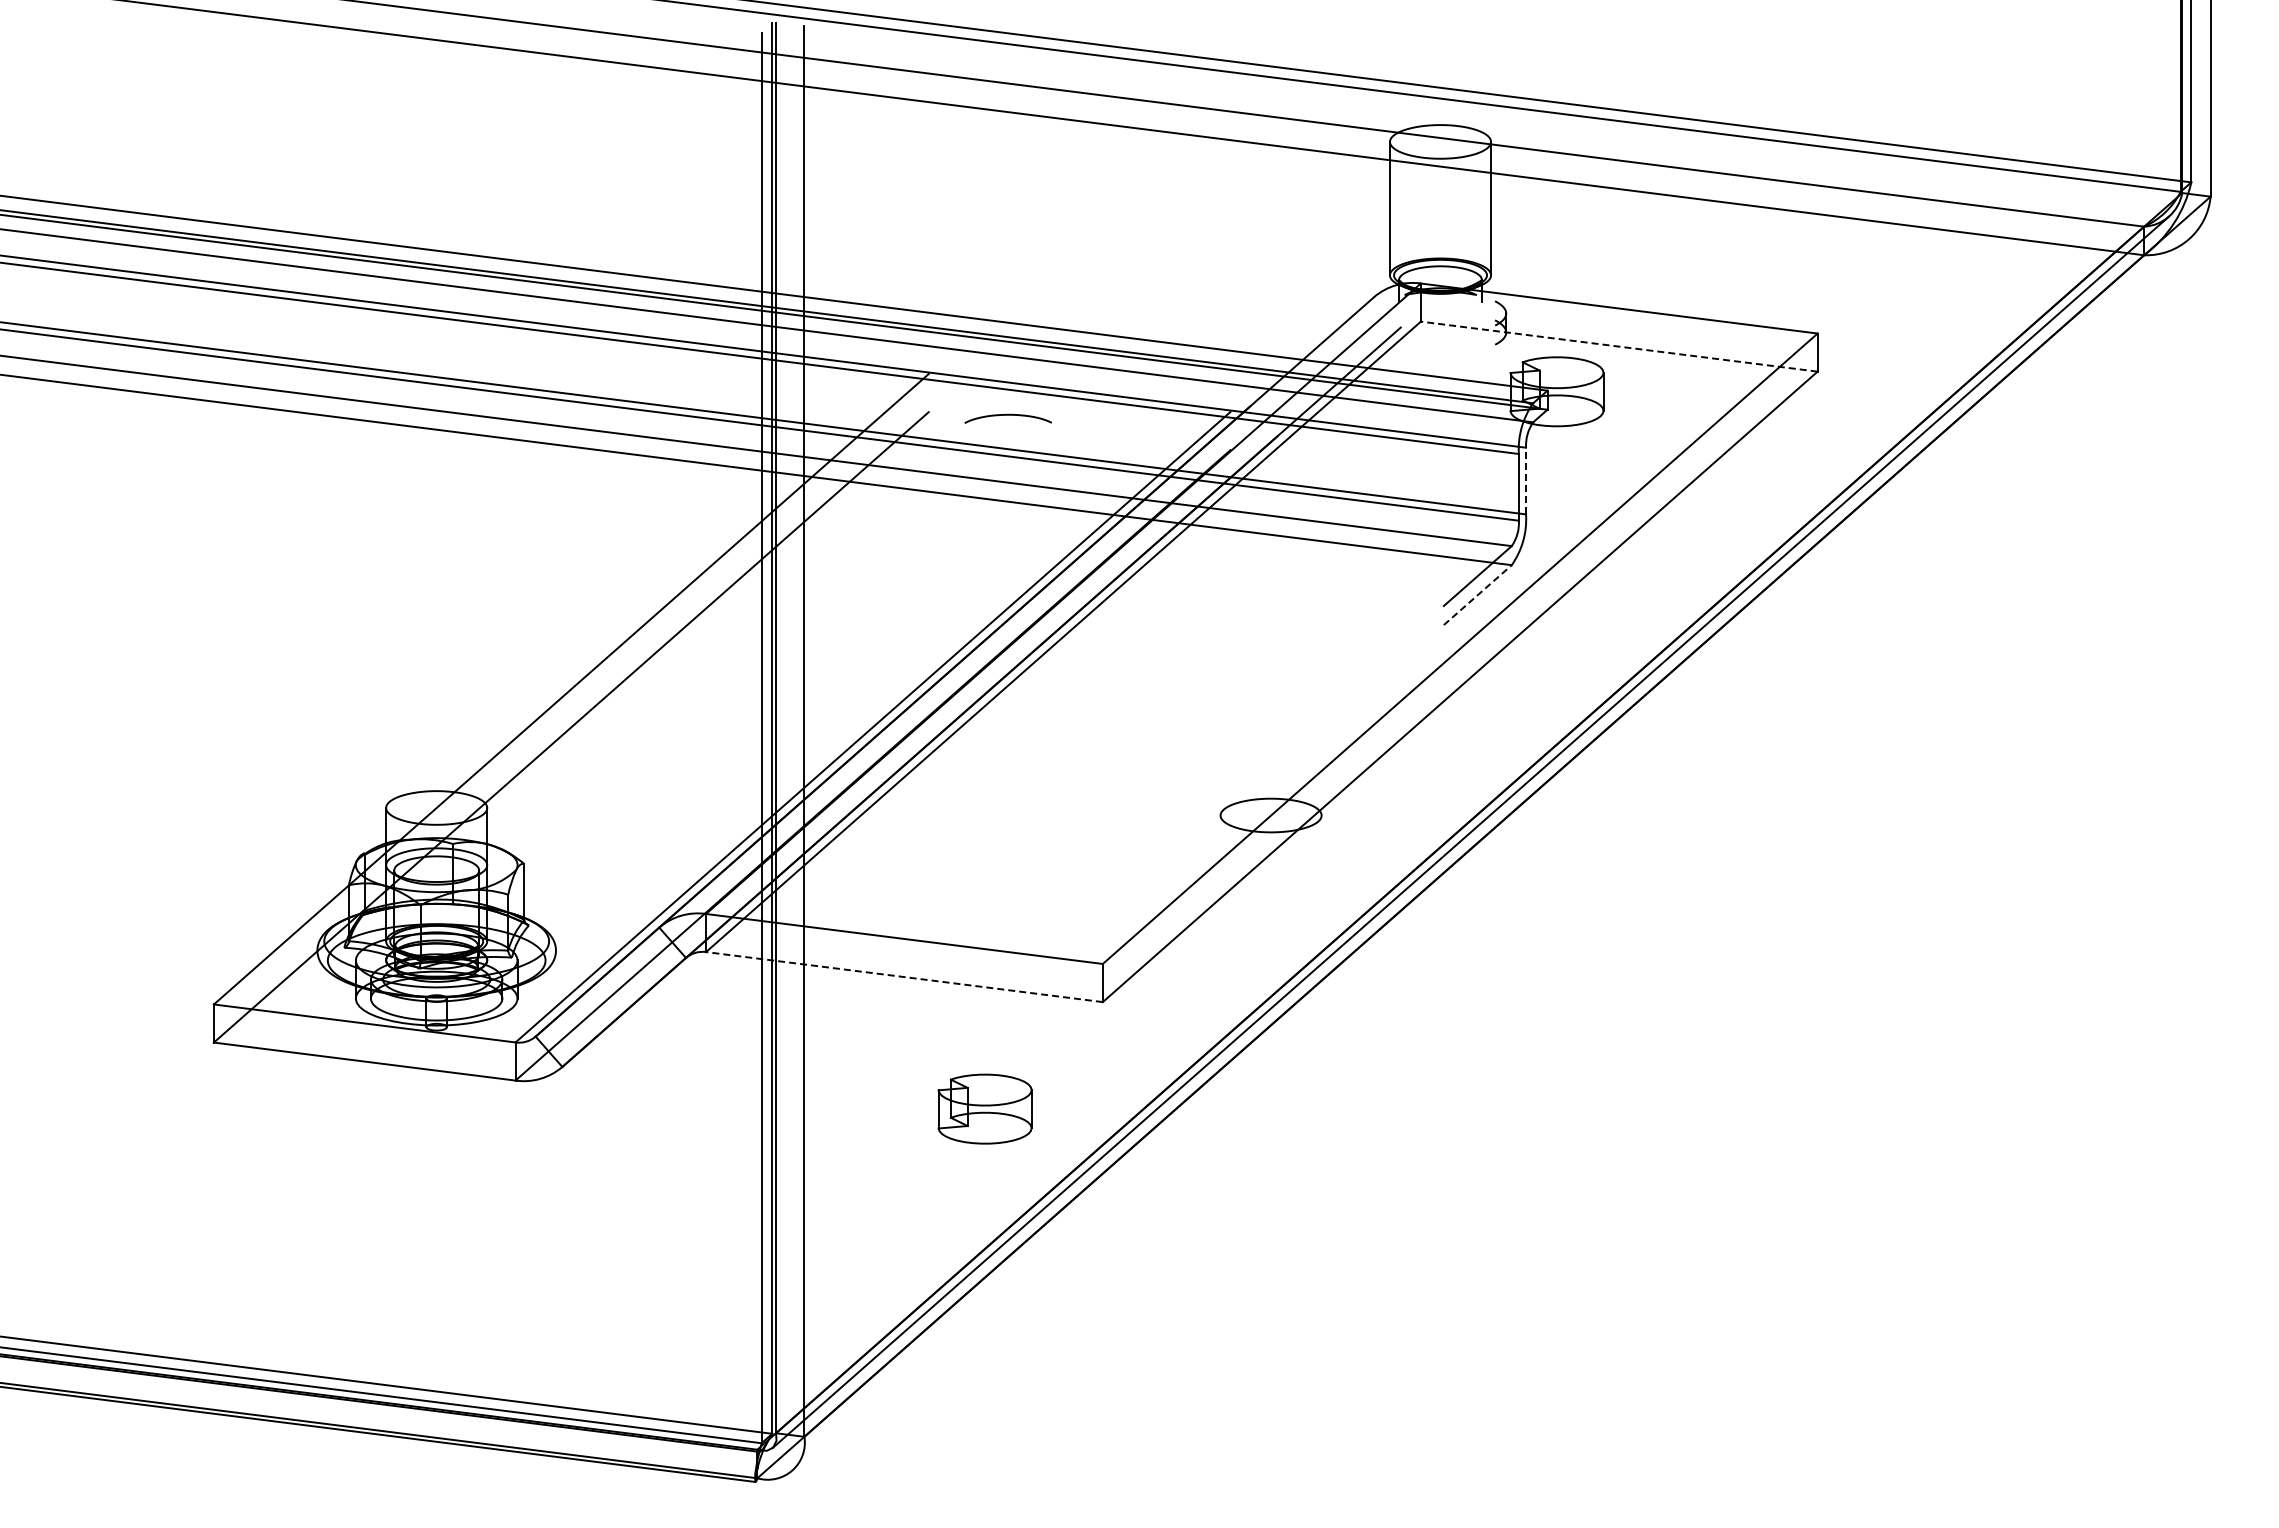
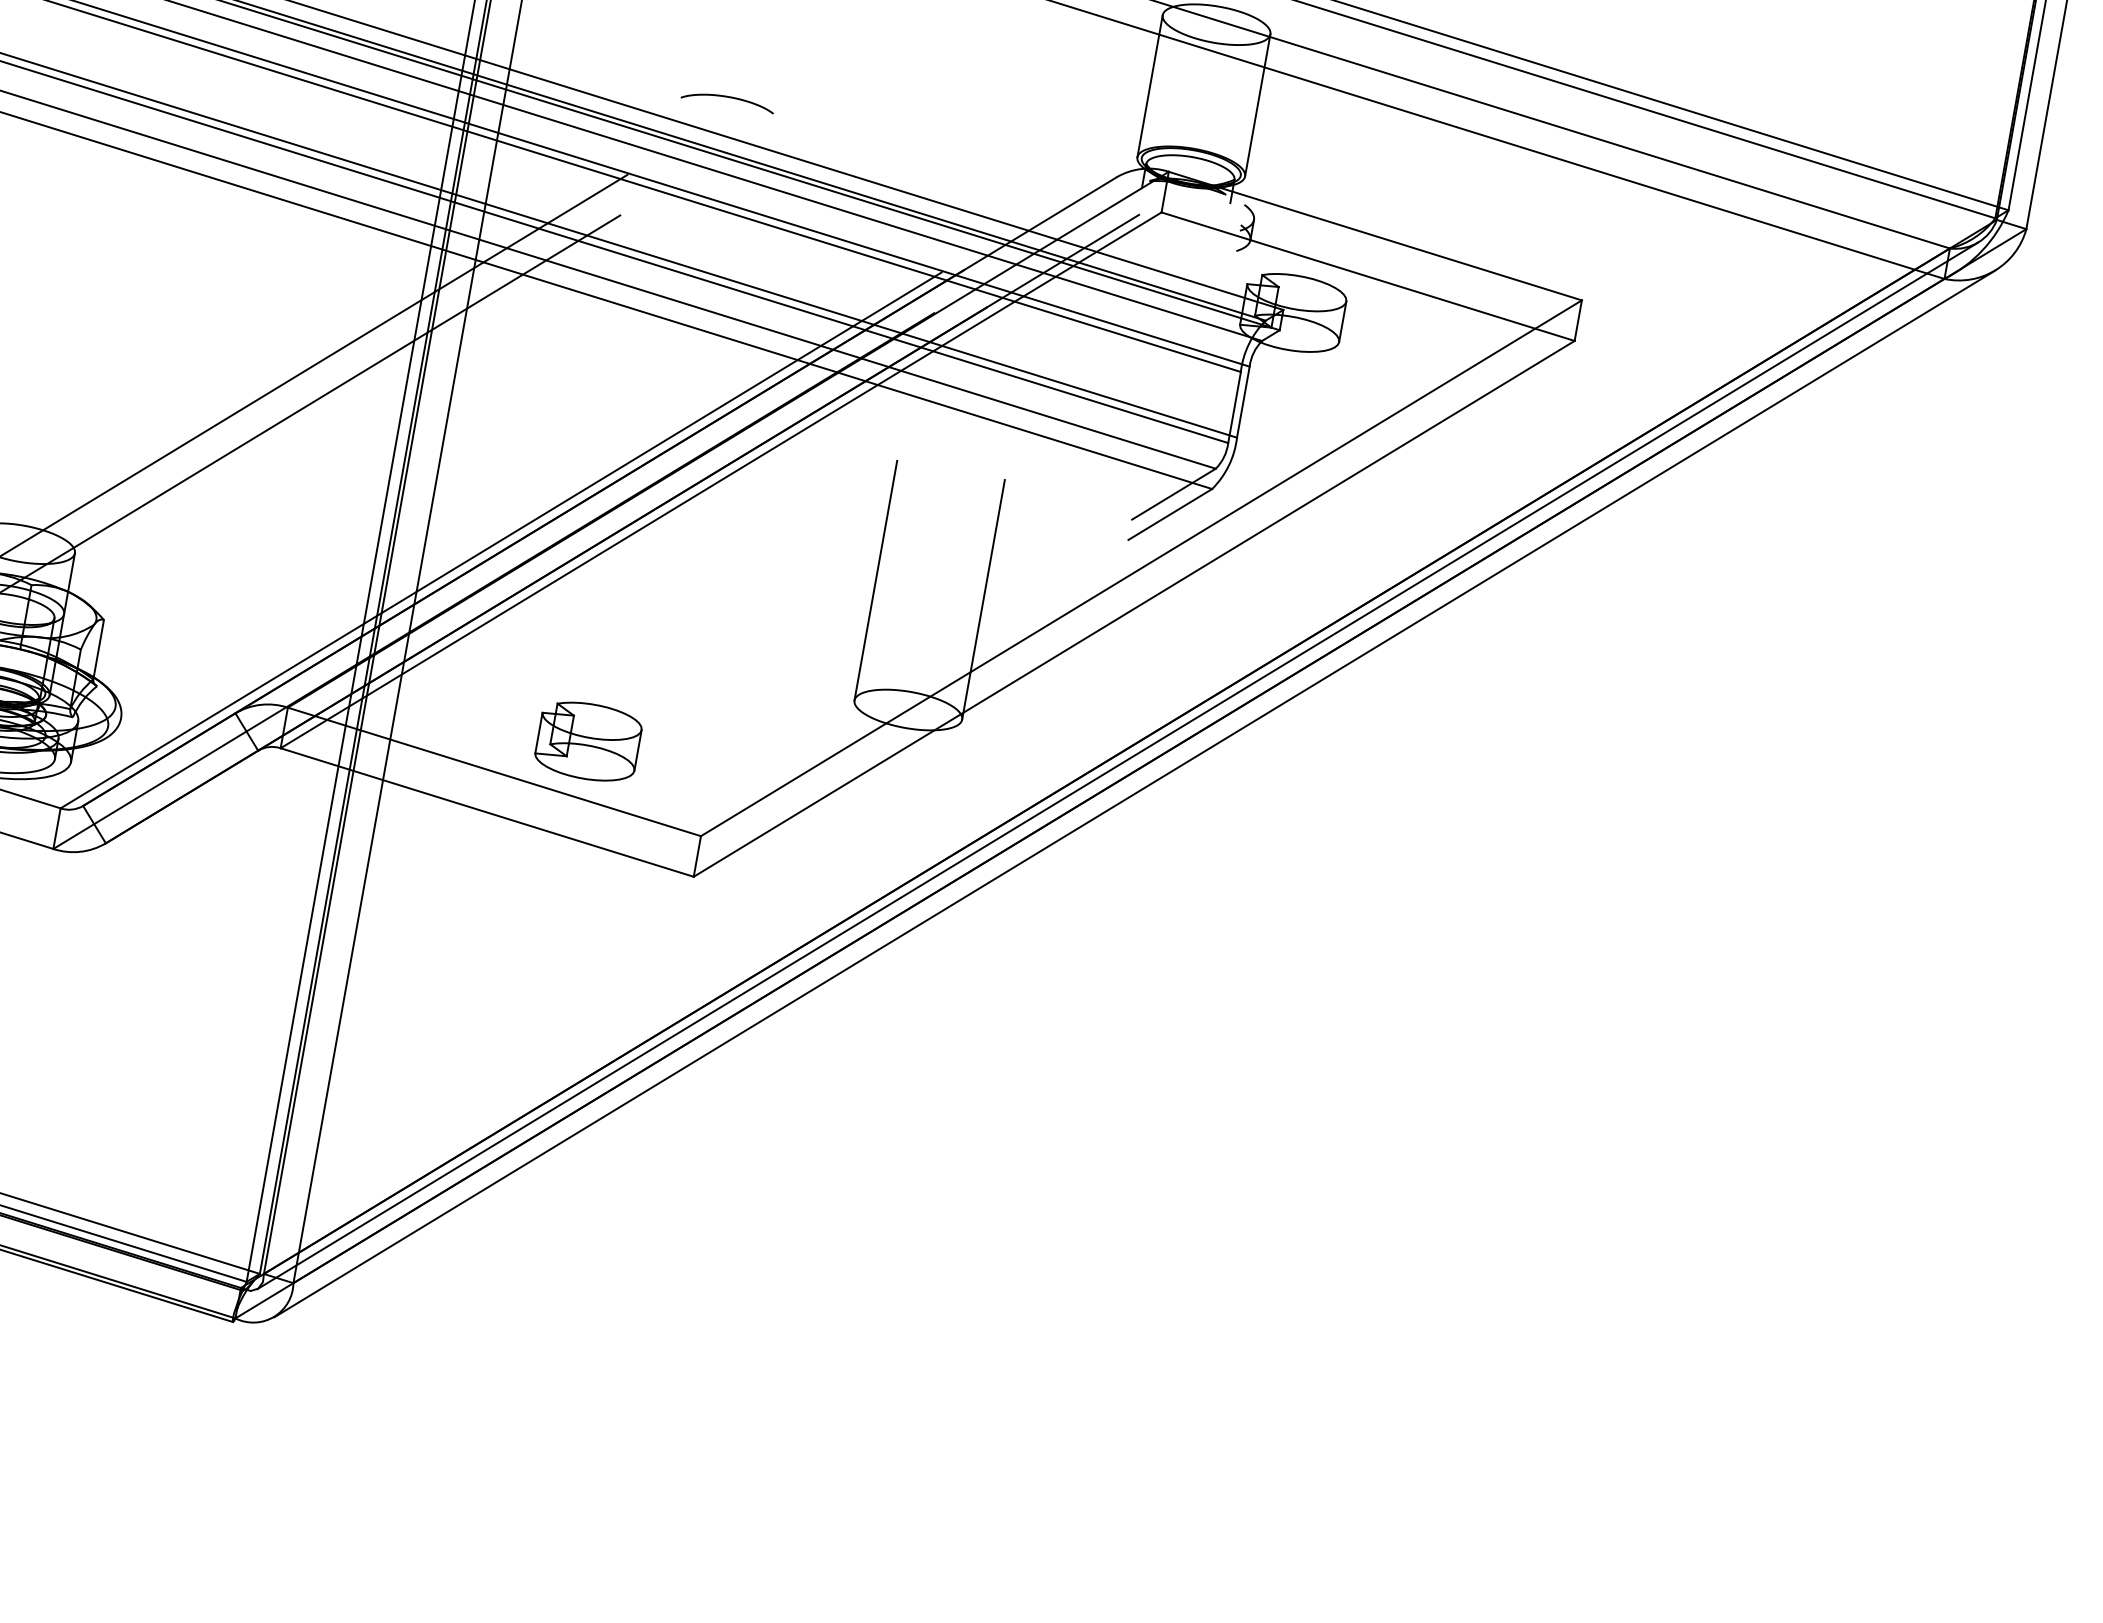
line: (1619, 346) -> (1368, 276), dashed -> solid
curve: (1007, 415) -> (727, 97), moved
line: (1526, 480) -> (1243, 401), dashed -> solid
line: (1478, 594) -> (1171, 513), dashed -> solid
line: (1220, 702) -> (875, 580), added
line: (1321, 702) -> (983, 599), added
line: (1490, 854) -> (1134, 793), added
line: (904, 977) -> (487, 812), dashed -> solid
part: (984, 1108) -> (587, 740), moved

